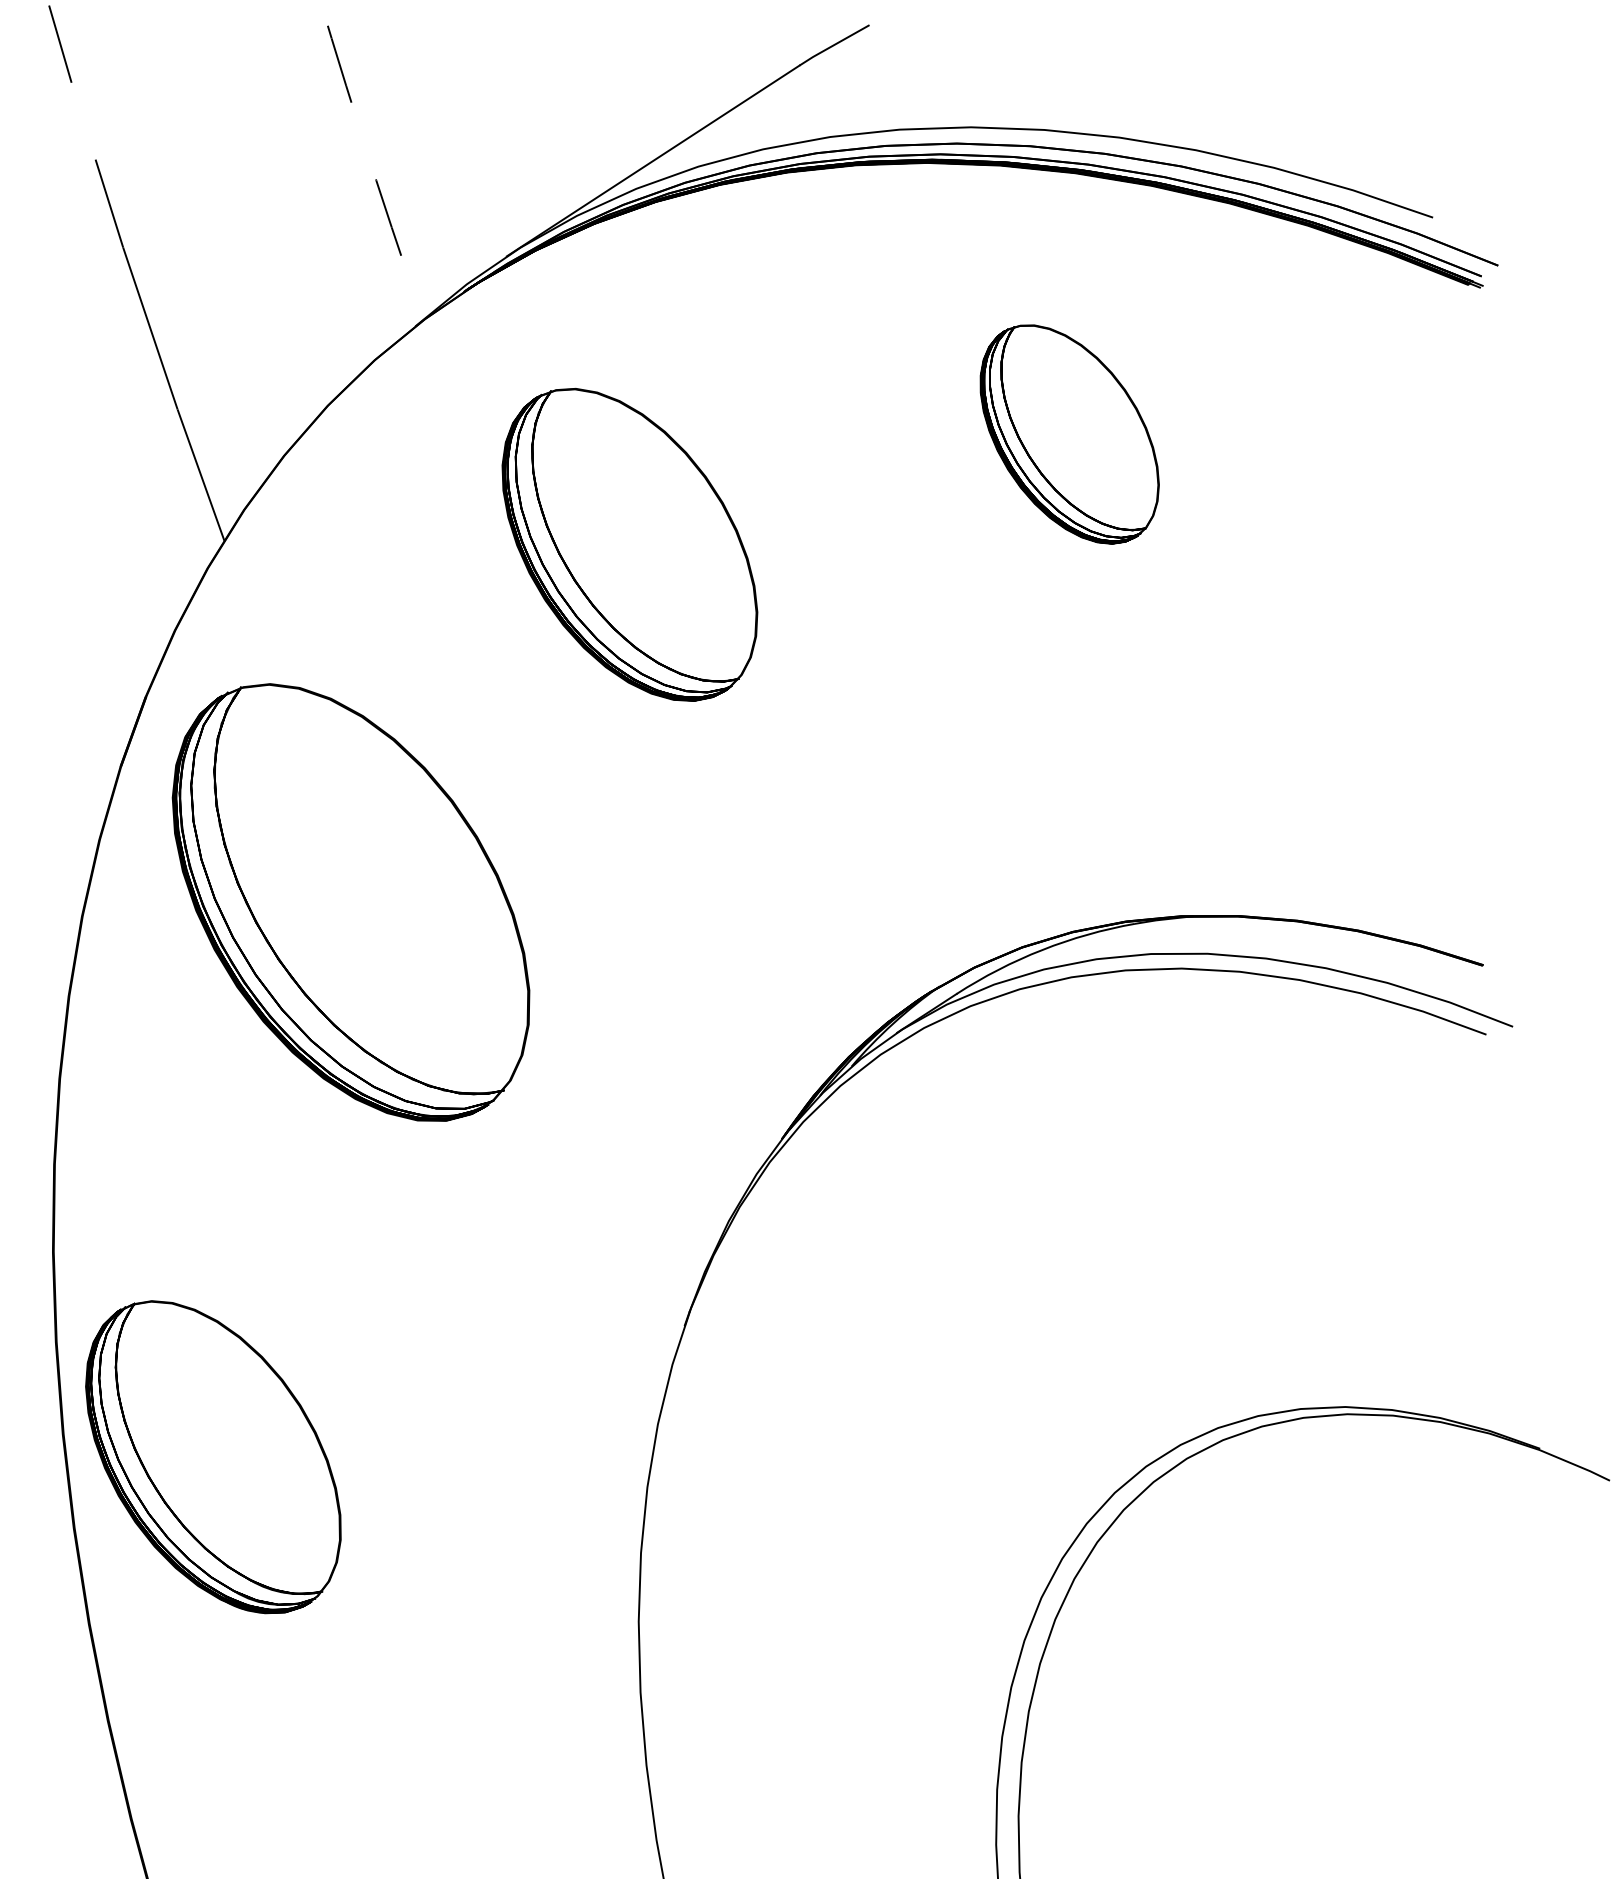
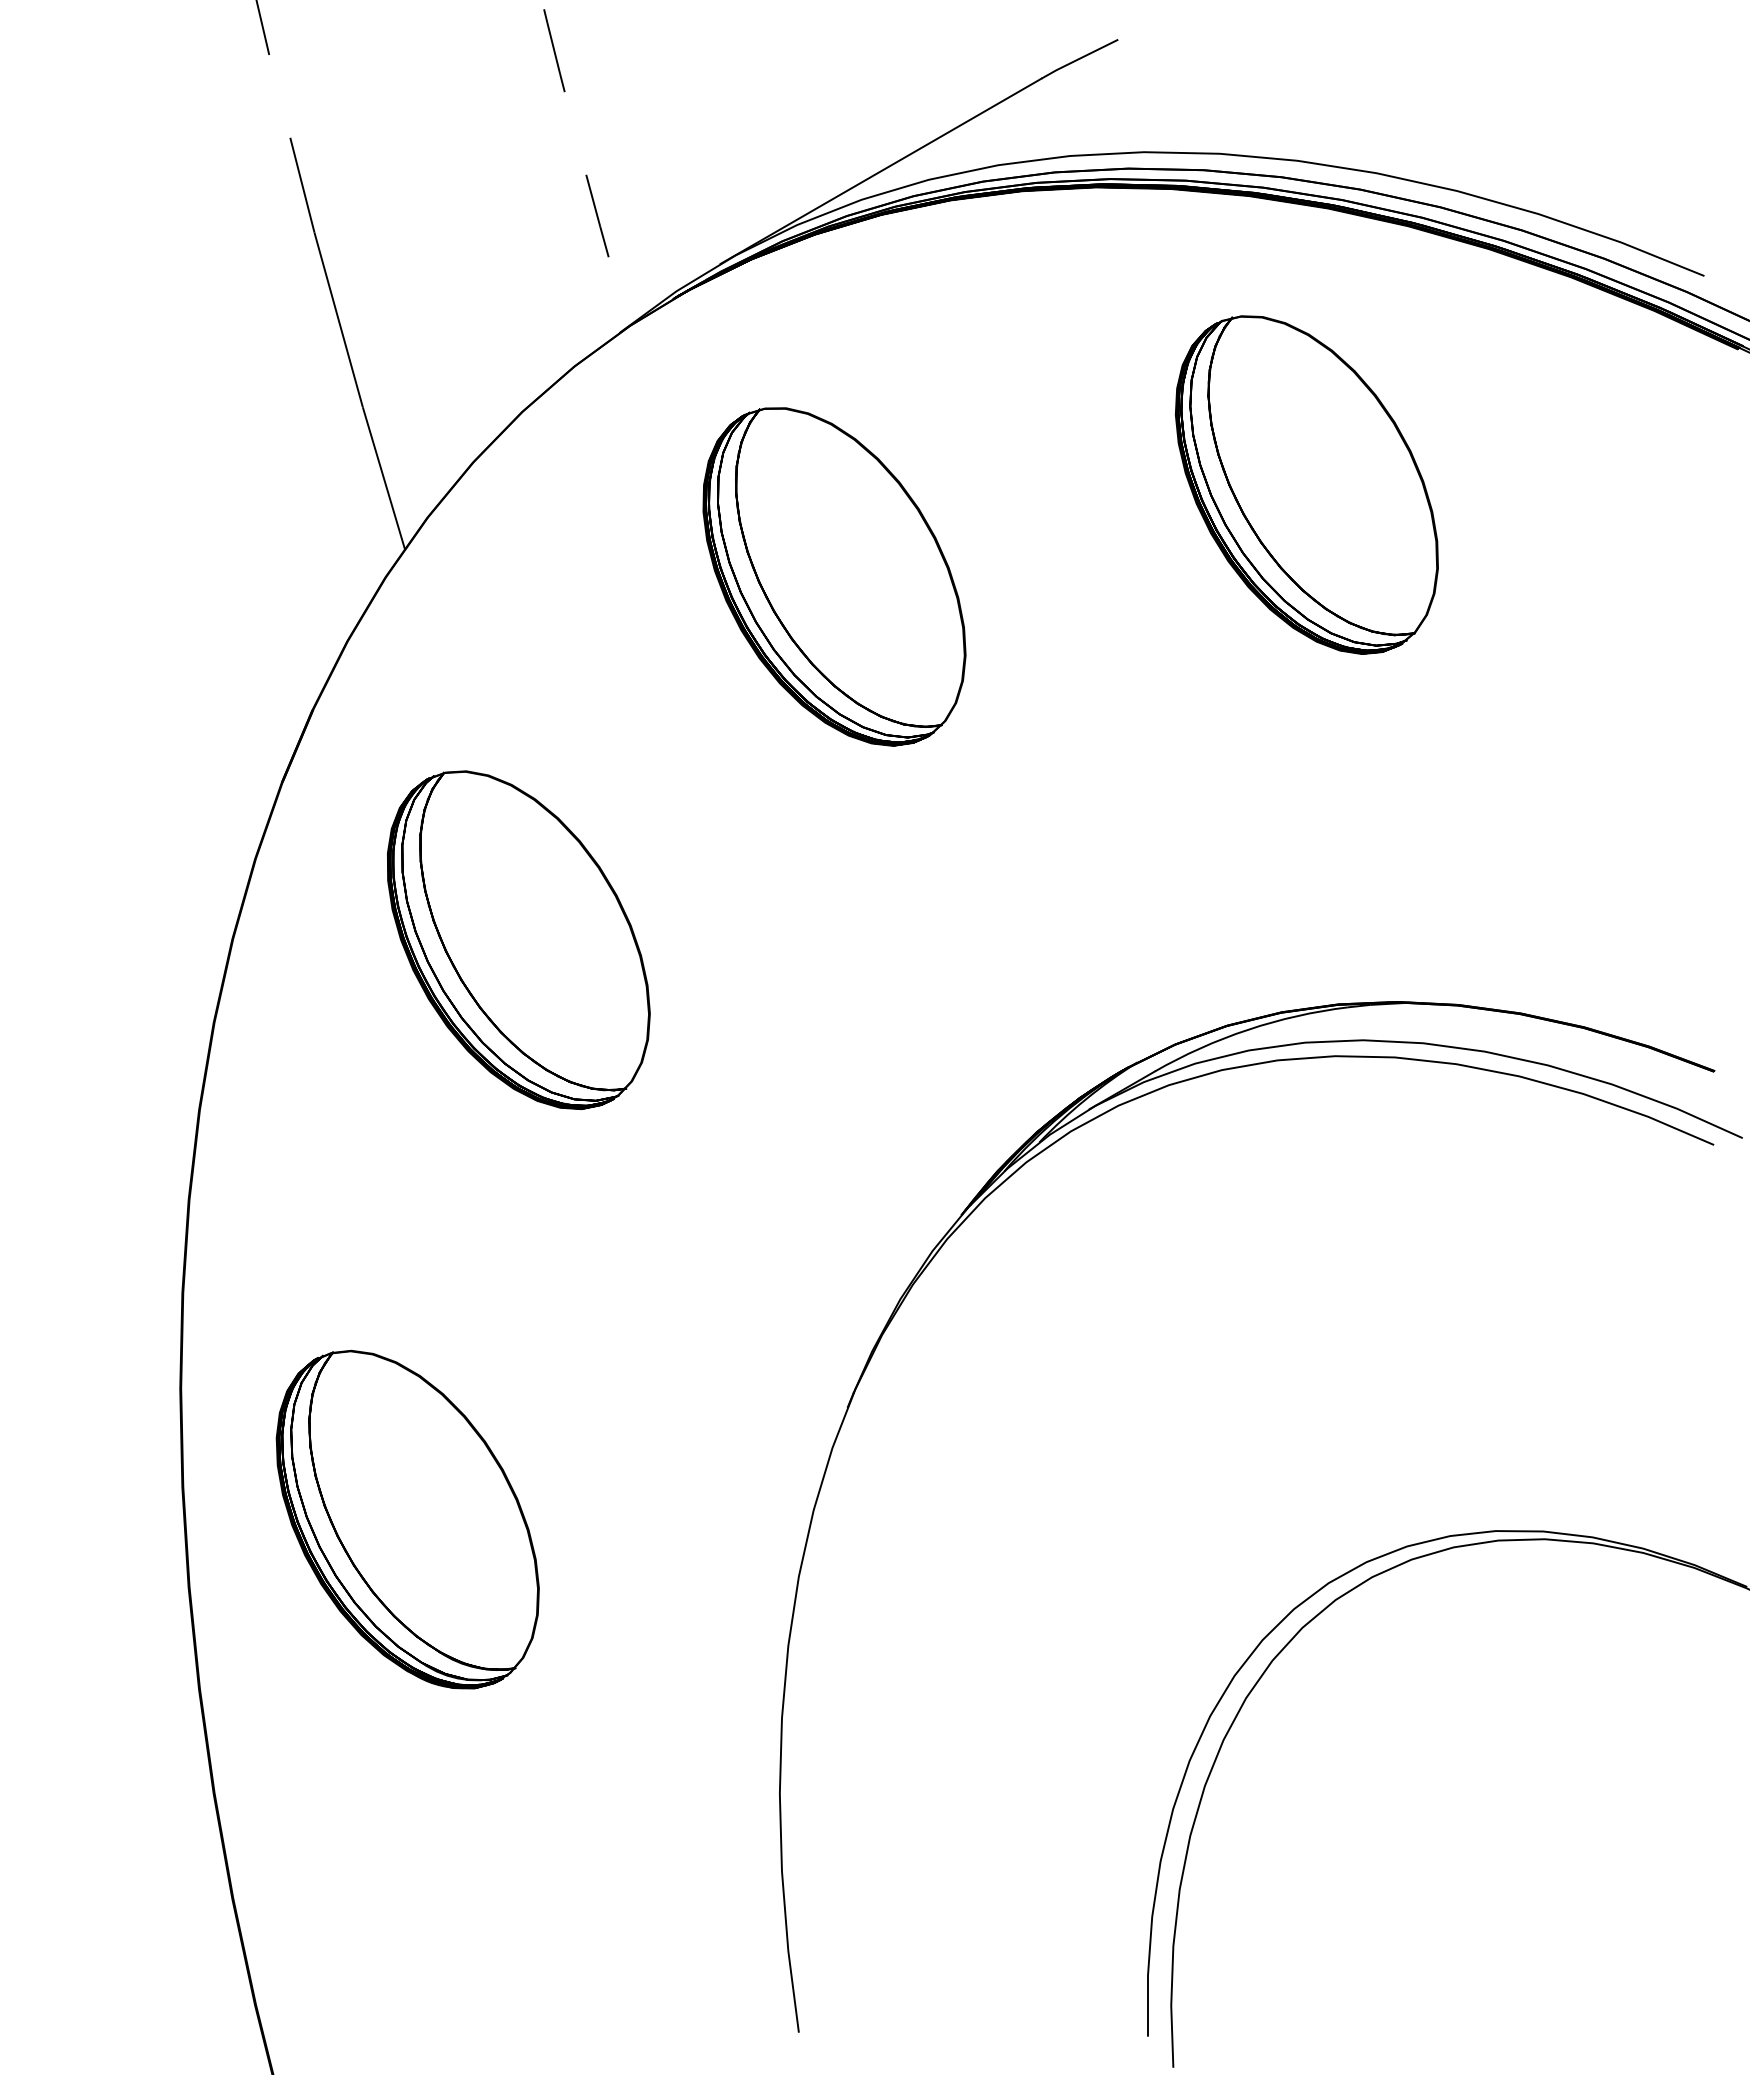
part: (1069, 434) -> (1306, 484), size x1.43
part: (351, 903) -> (518, 940), size x0.71
part: (213, 1457) -> (407, 1519), moved

